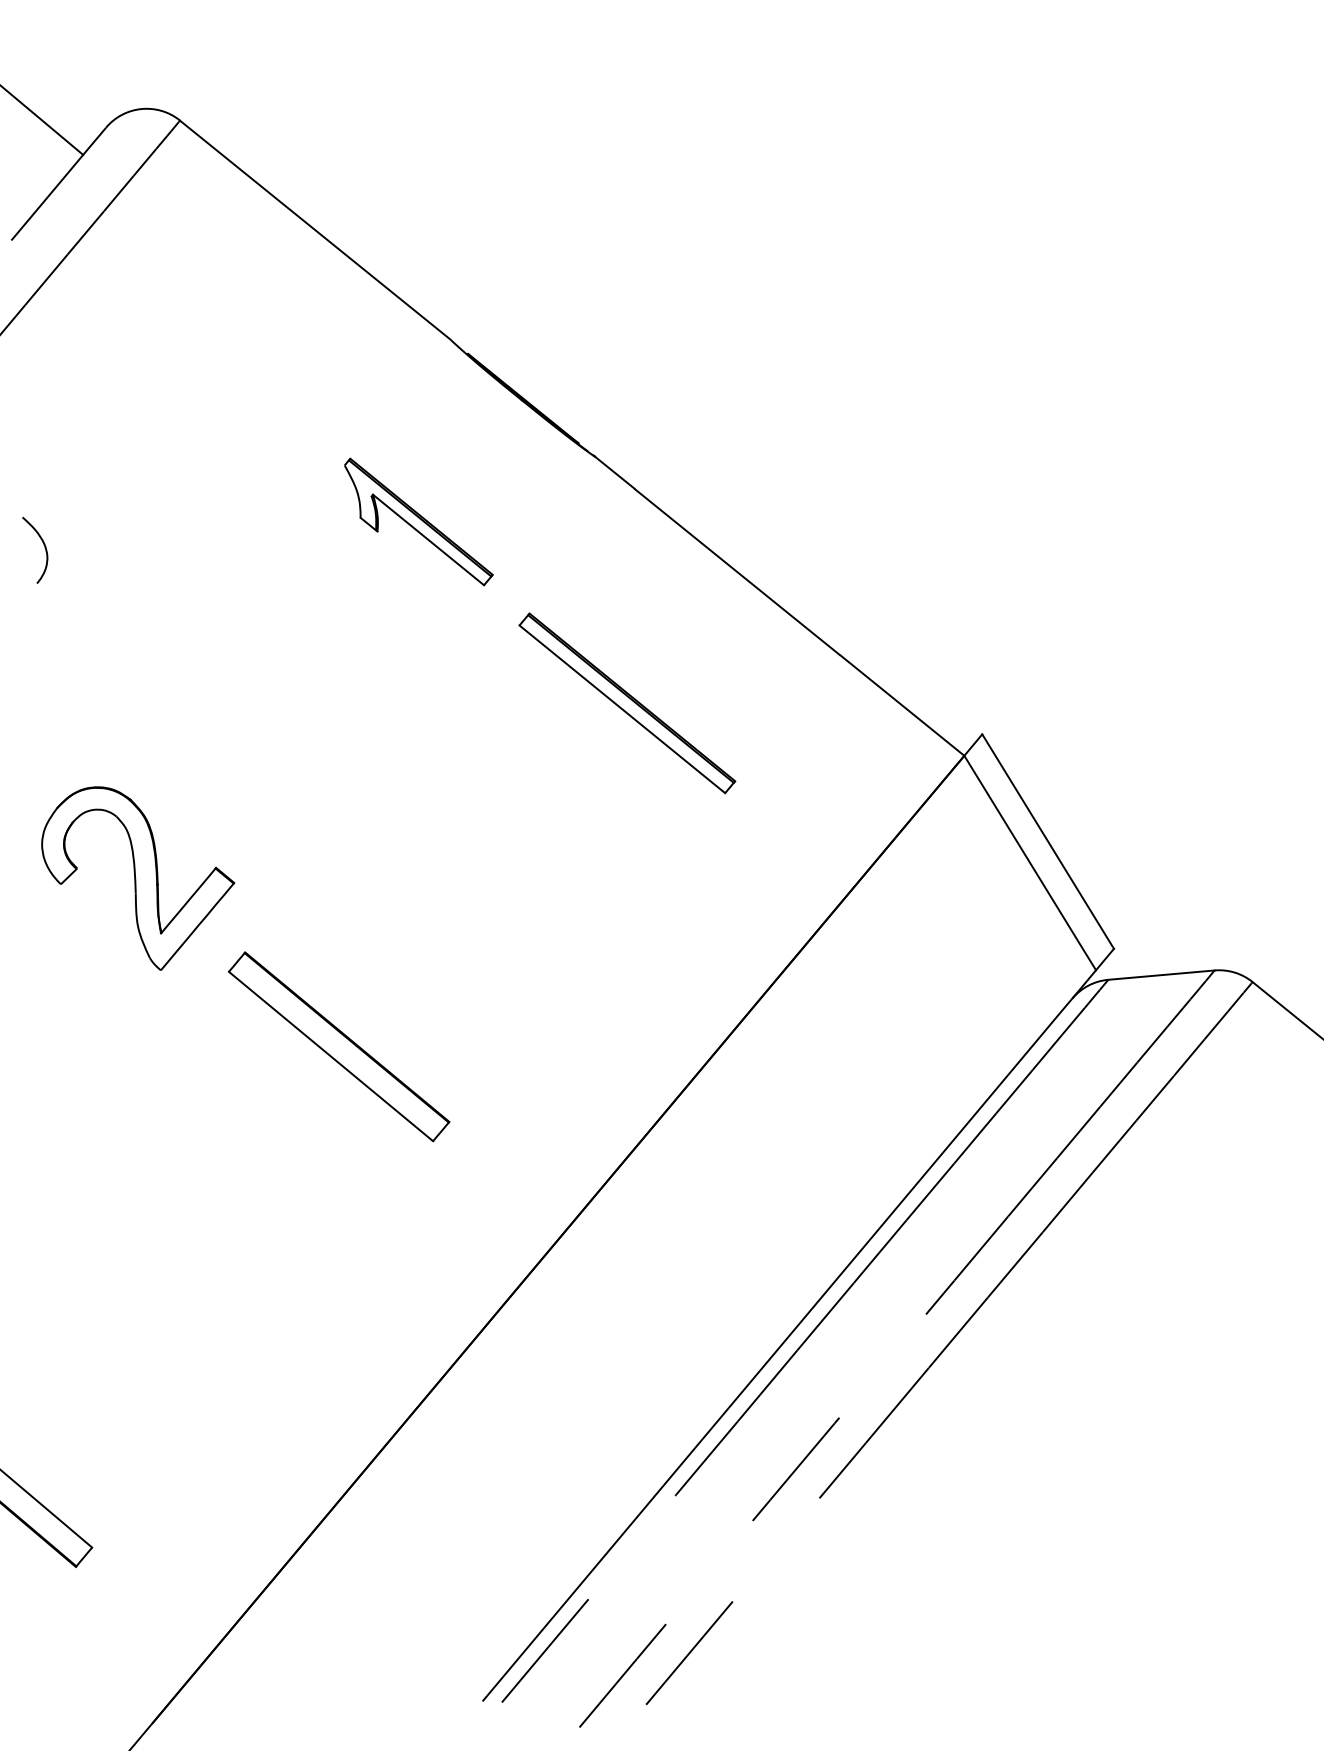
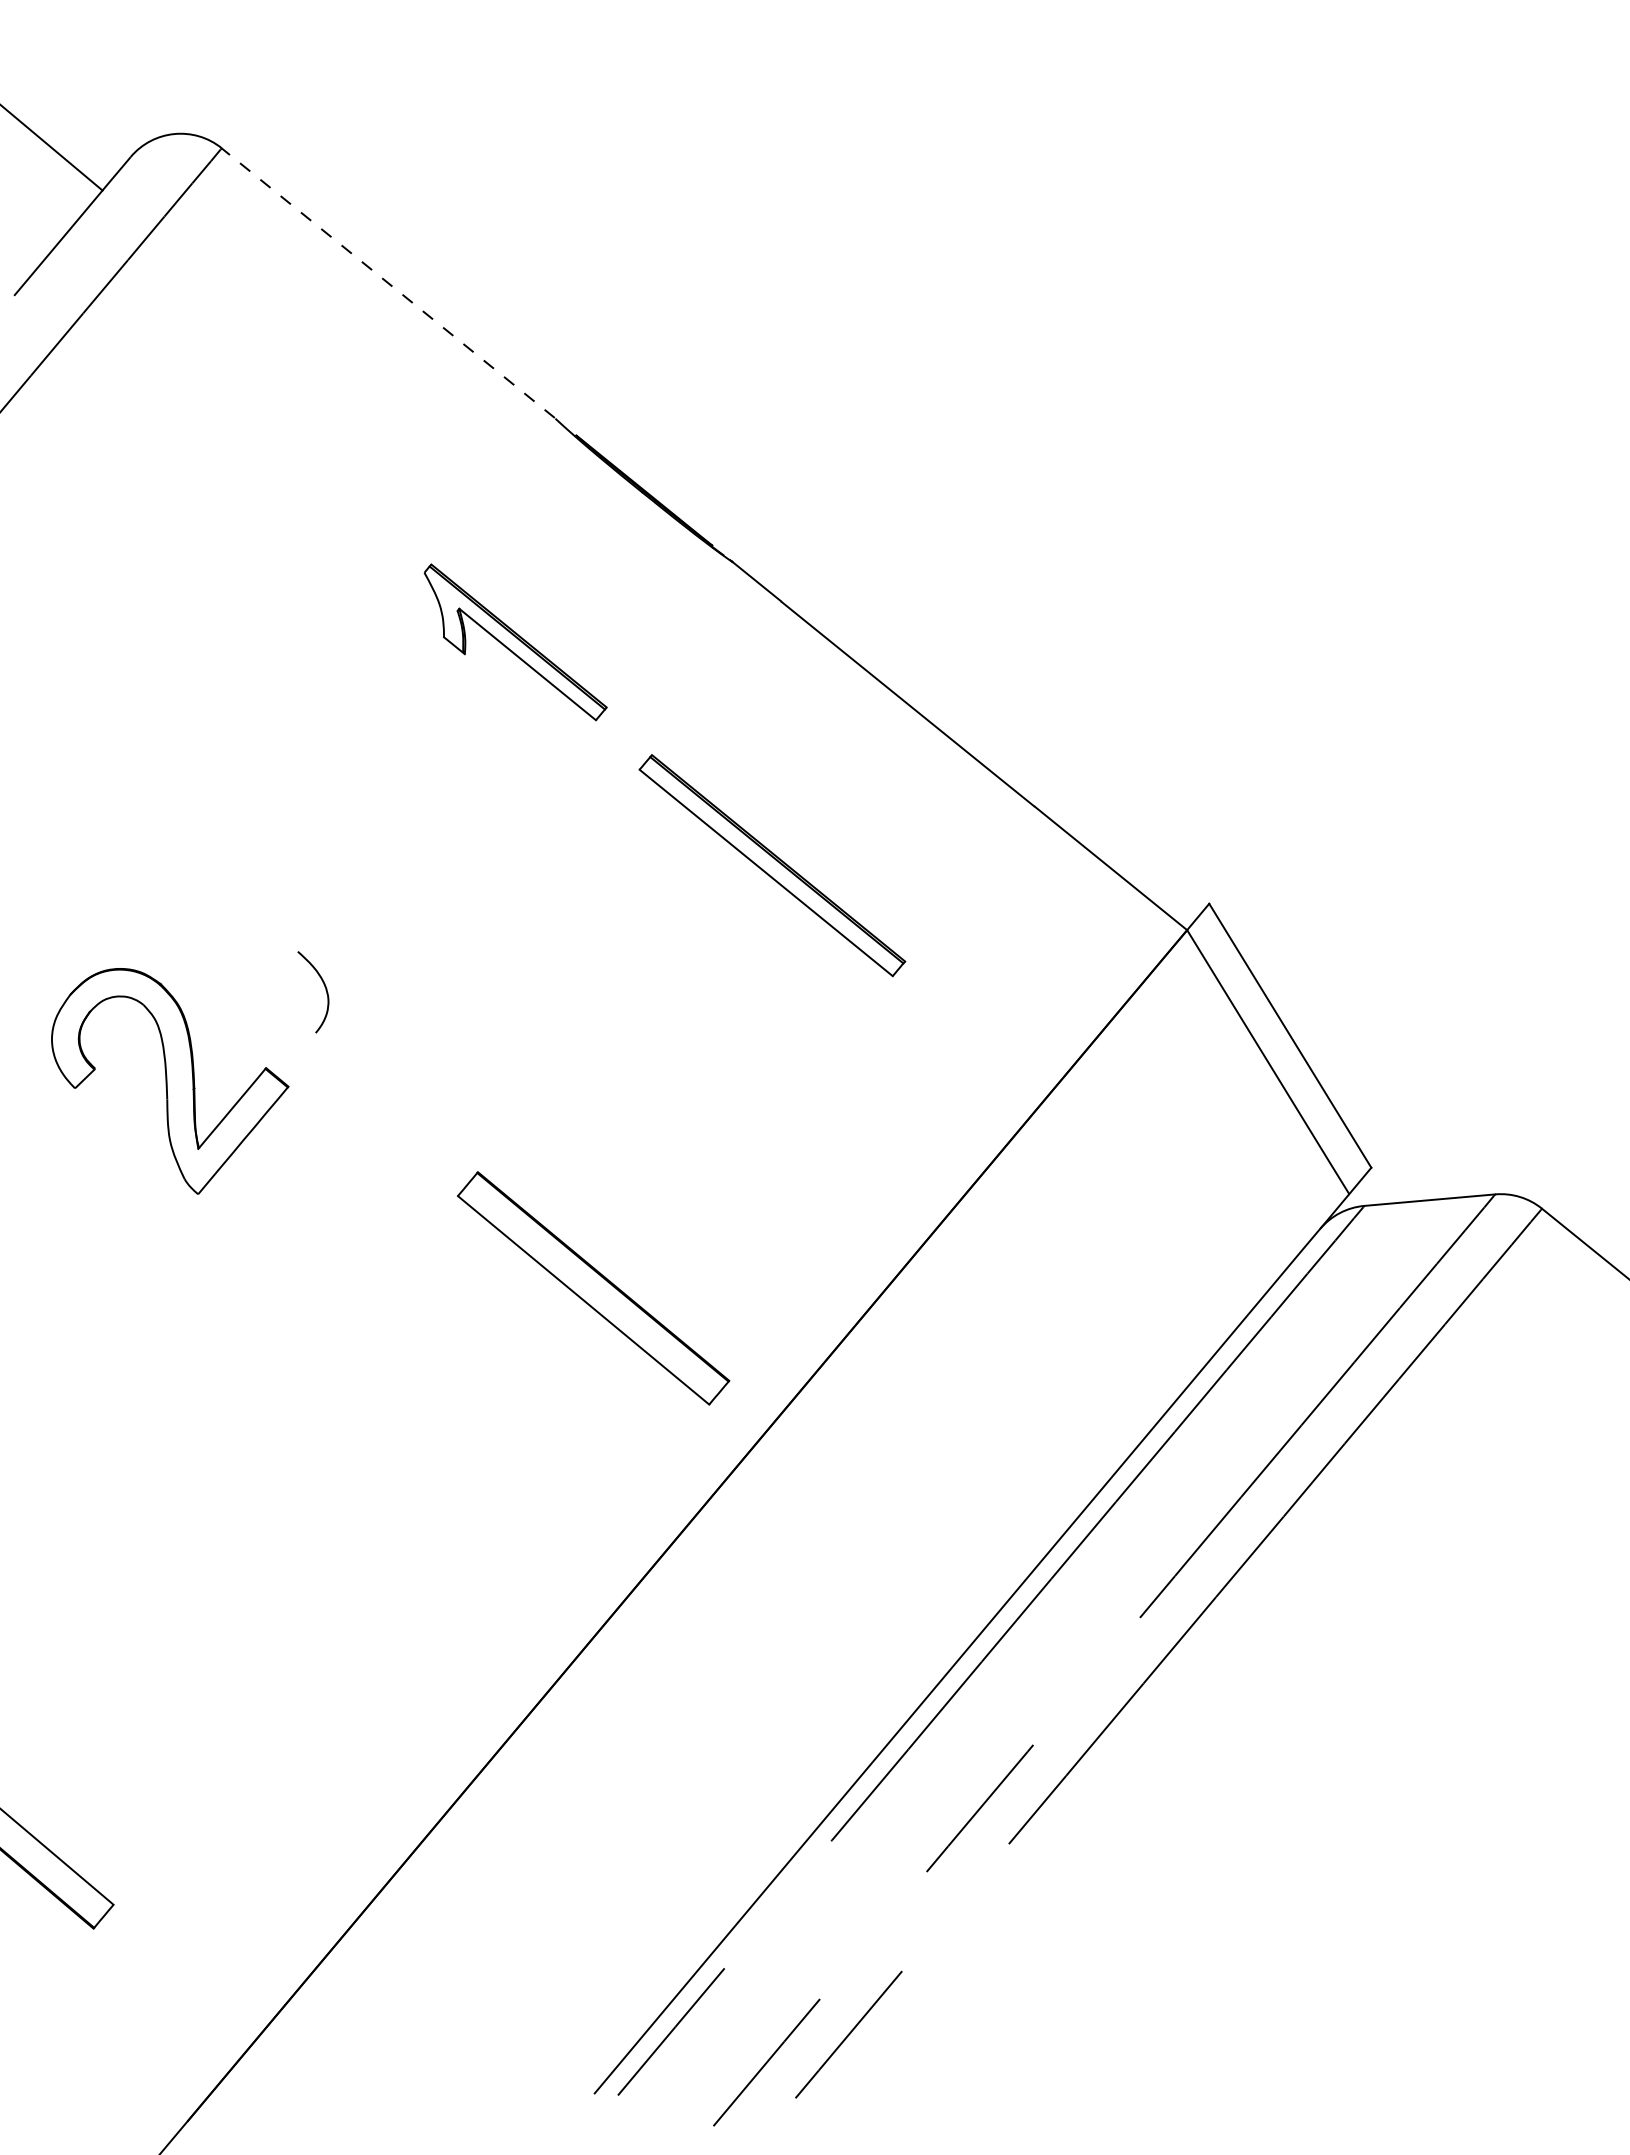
line: (314, 229) -> (387, 282), solid -> dashed
curve: (44, 546) -> (324, 987), moved
part: (339, 1046) -> (593, 1288), moved

